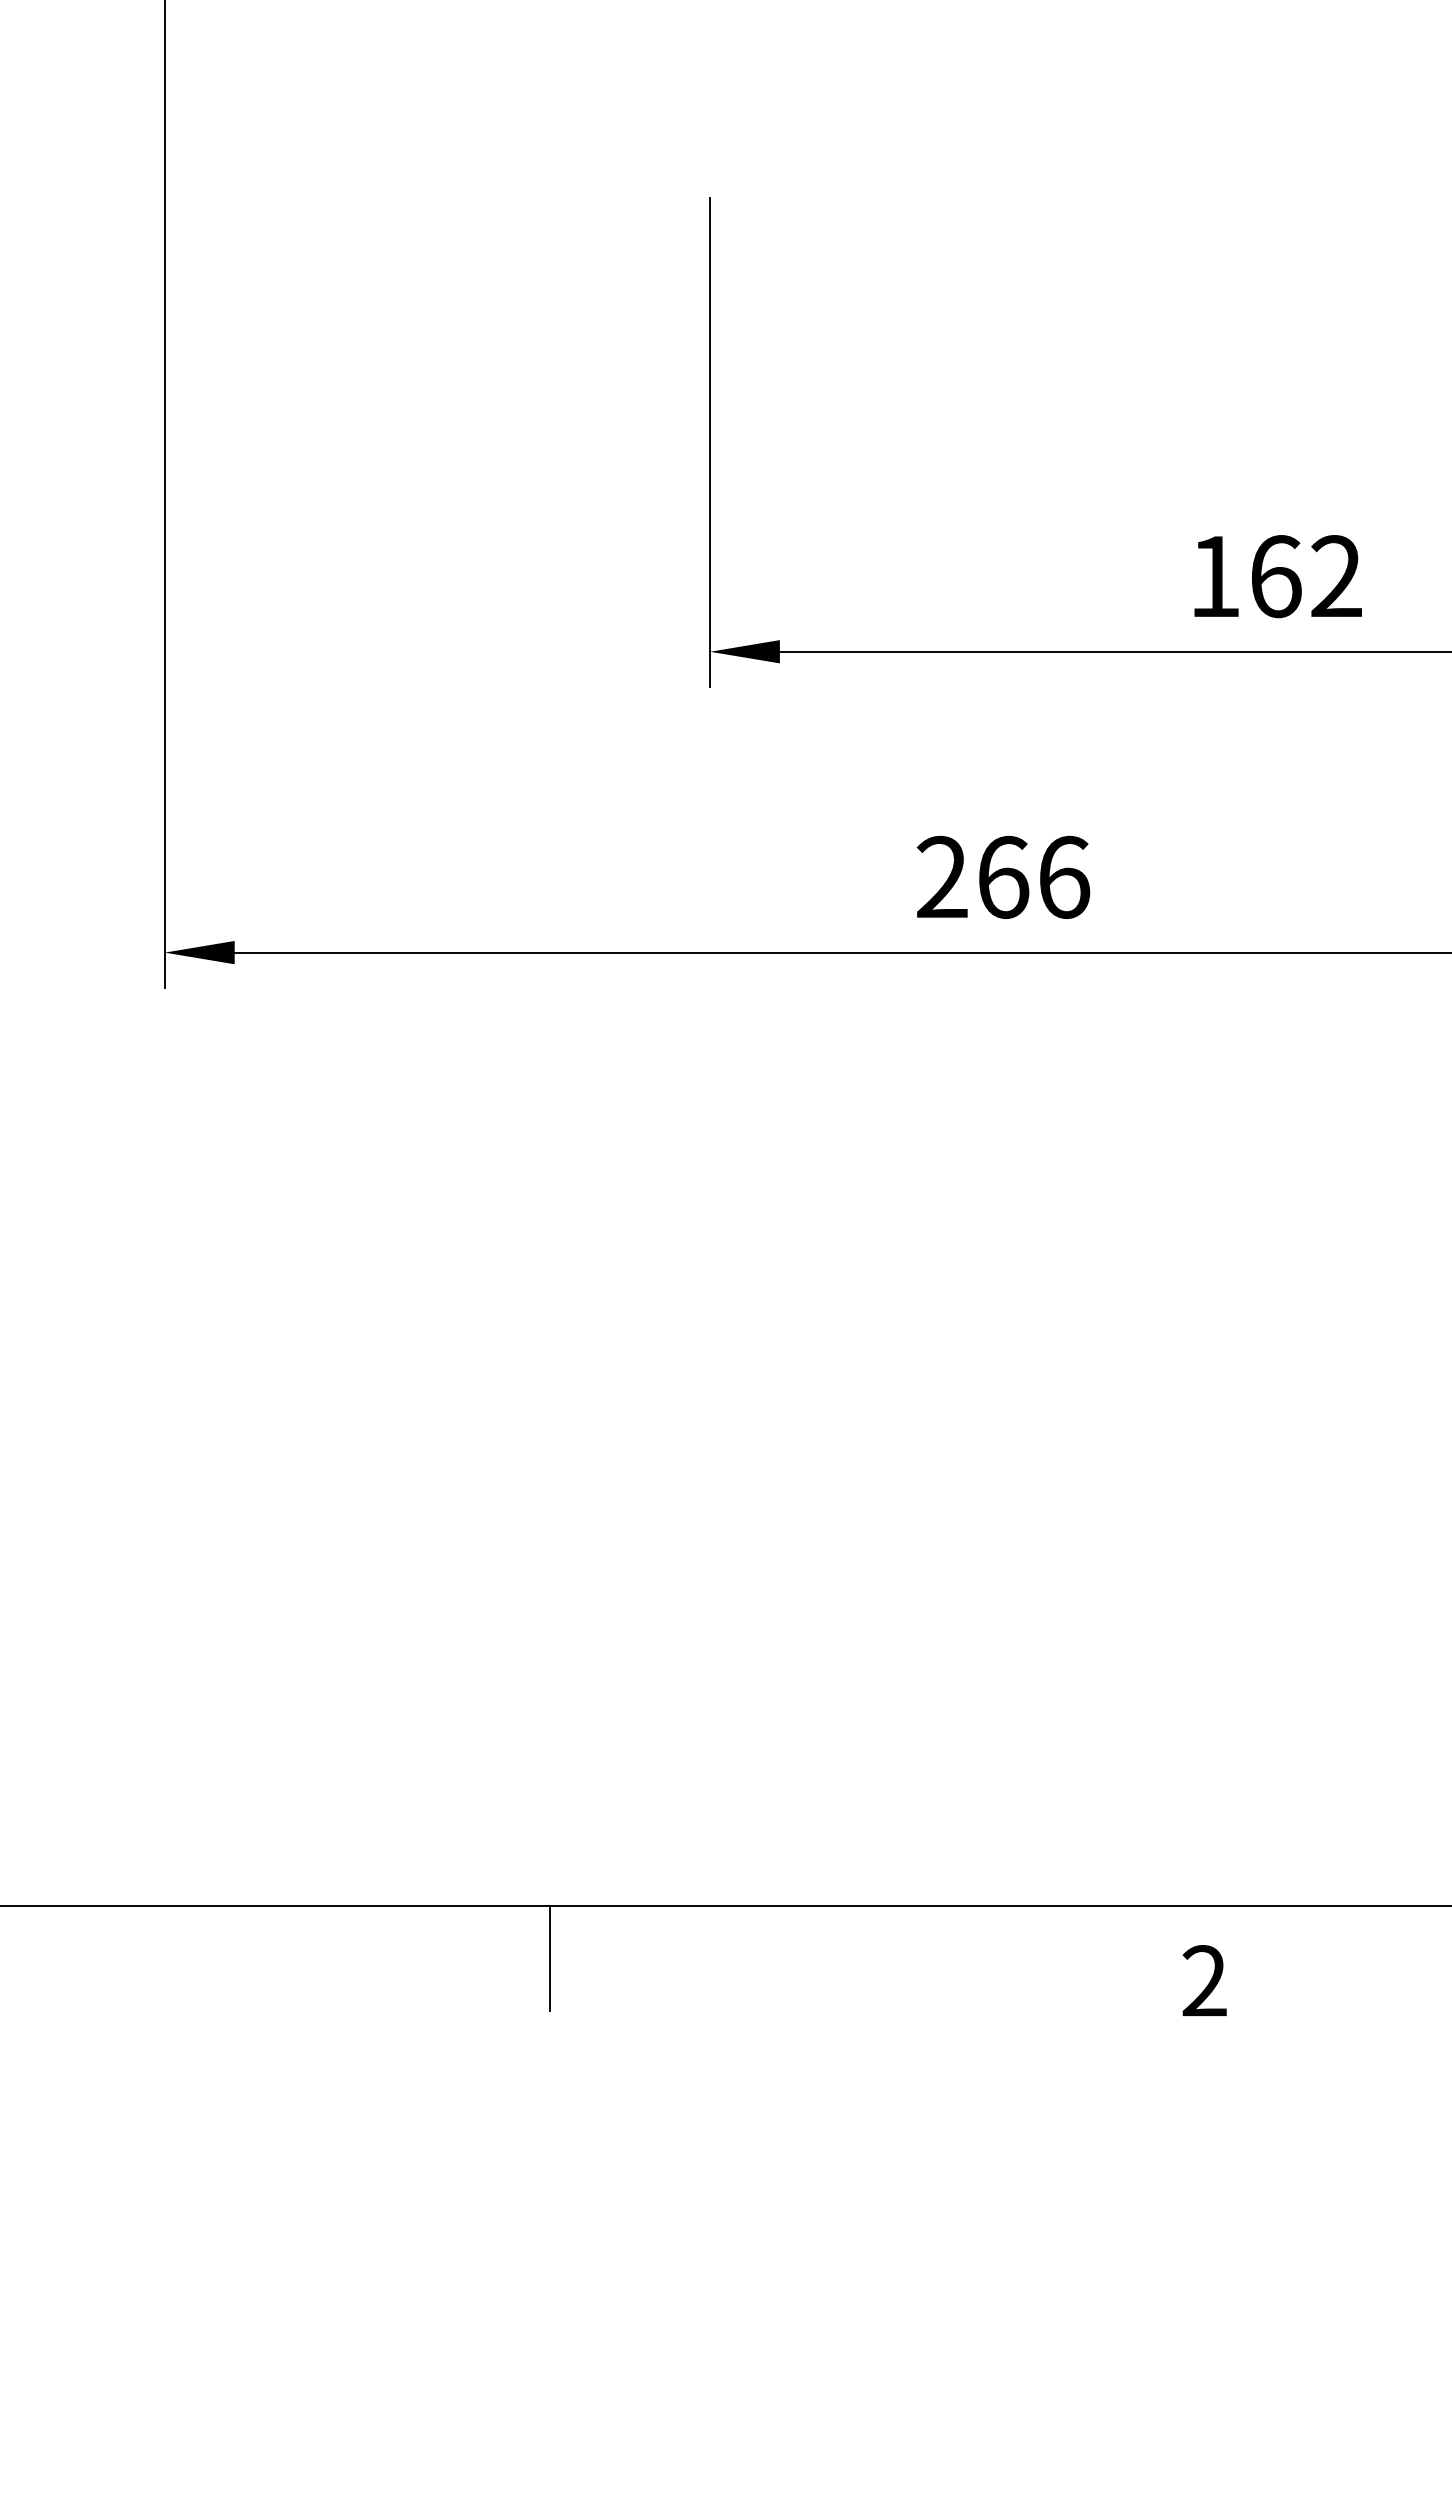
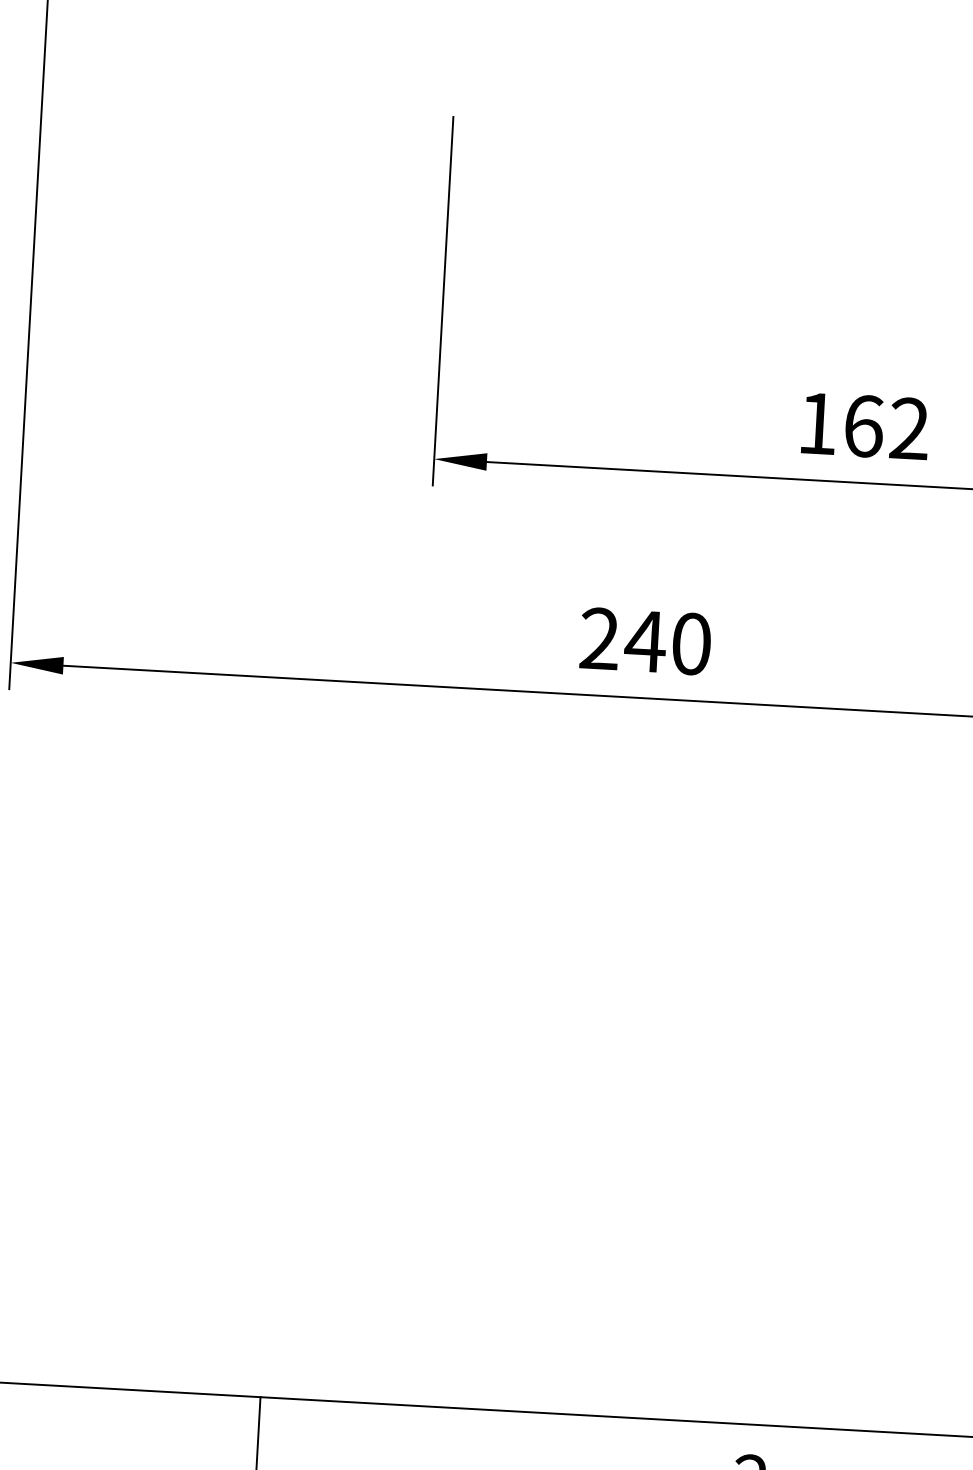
text: (1032, 876) -> (667, 642), 266 -> 240

